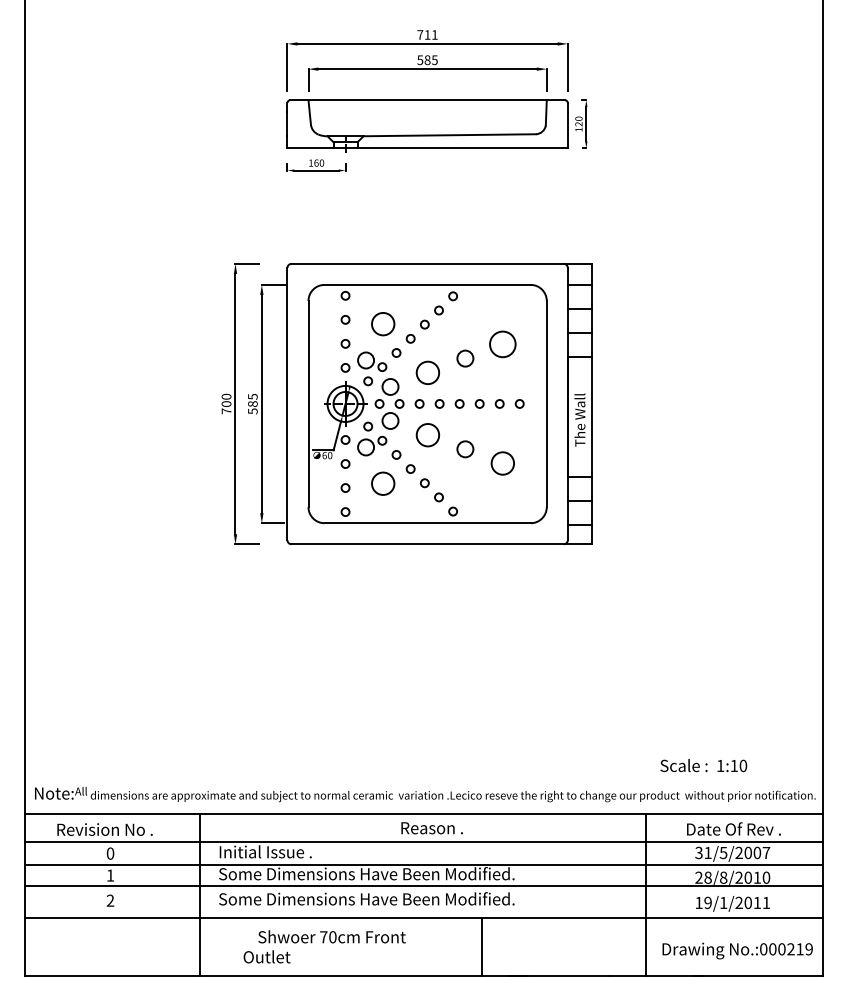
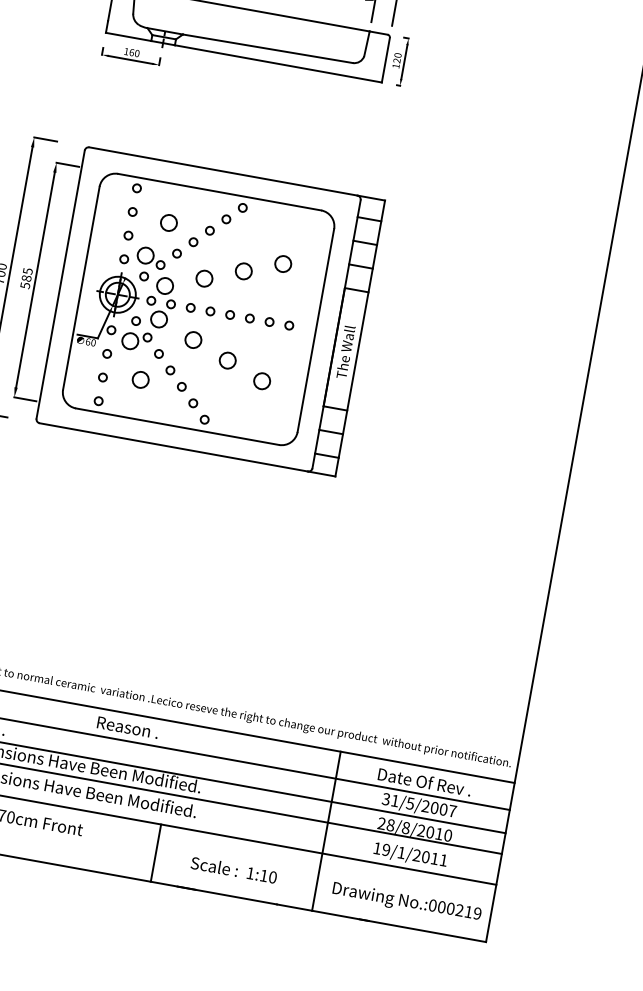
circle: (382, 324) -> (168, 223), size x0.71
circle: (502, 344) -> (282, 264), size x0.62
circle: (427, 372) -> (204, 278), size x0.71
circle: (427, 434) -> (193, 339), size x0.71
circle: (502, 463) -> (261, 381), size x0.71
circle: (382, 483) -> (140, 379), size x0.71
text: (703, 765) -> (233, 869), moved

